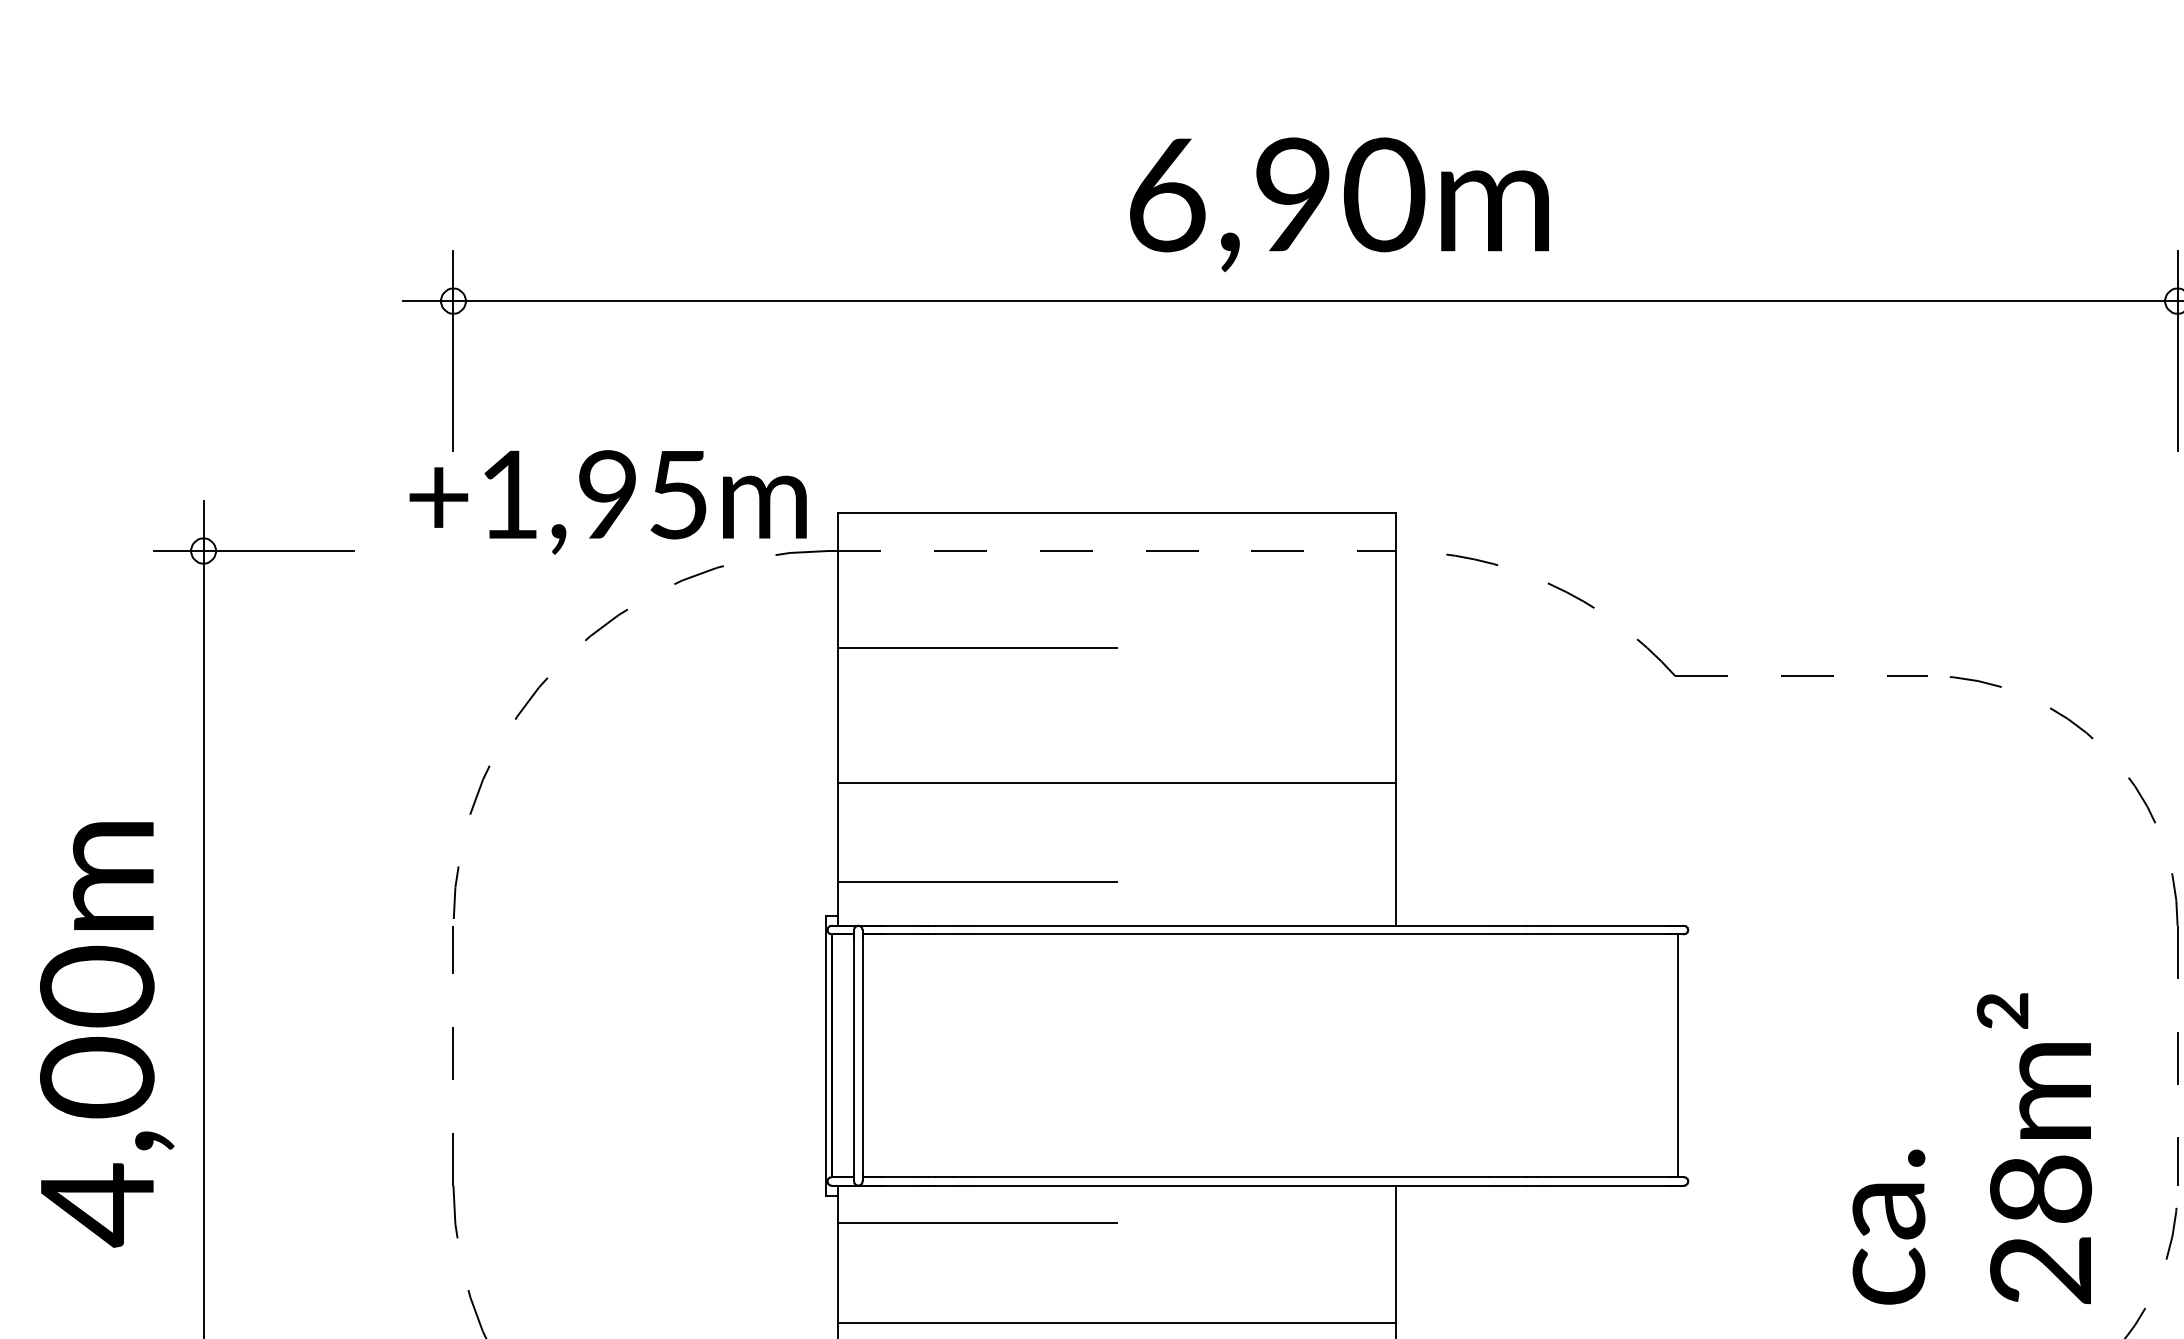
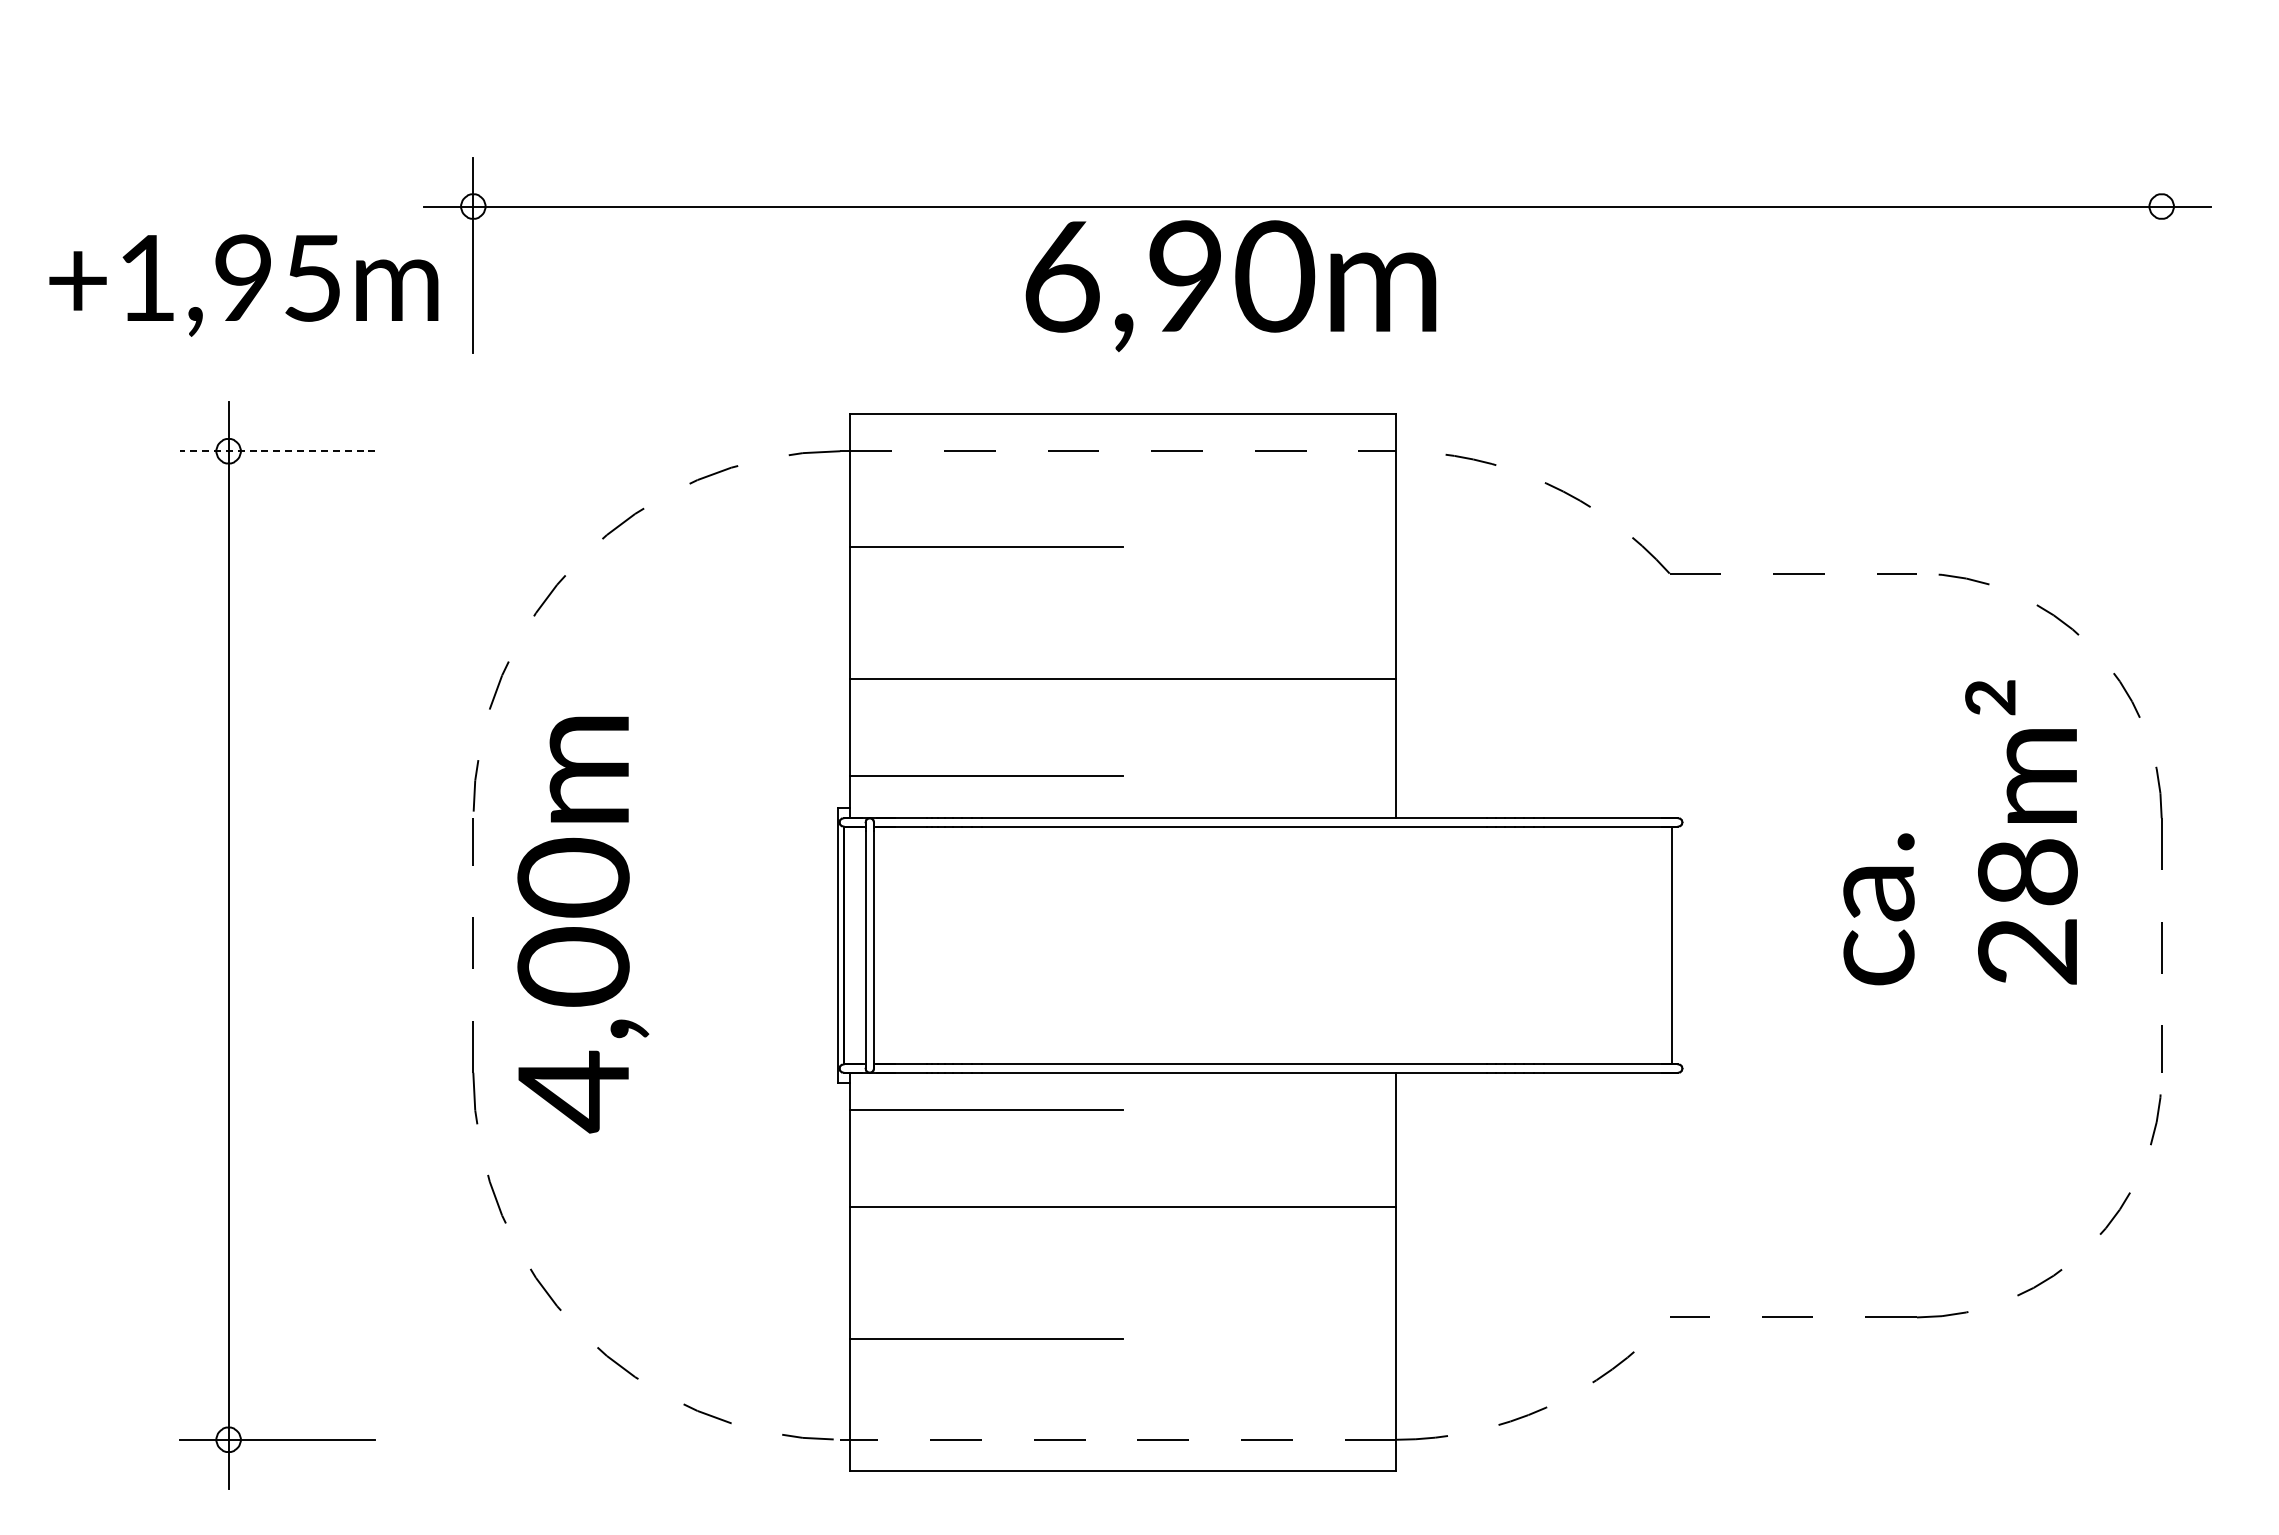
text: (1339, 205) -> (1230, 286), moved
line: (2177, 351) -> (2161, 255), removed
text: (607, 502) -> (243, 285), moved
line: (253, 551) -> (277, 451), solid -> dashed
text: (107, 1034) -> (583, 924), moved
text: (1972, 1148) -> (1960, 832), moved

